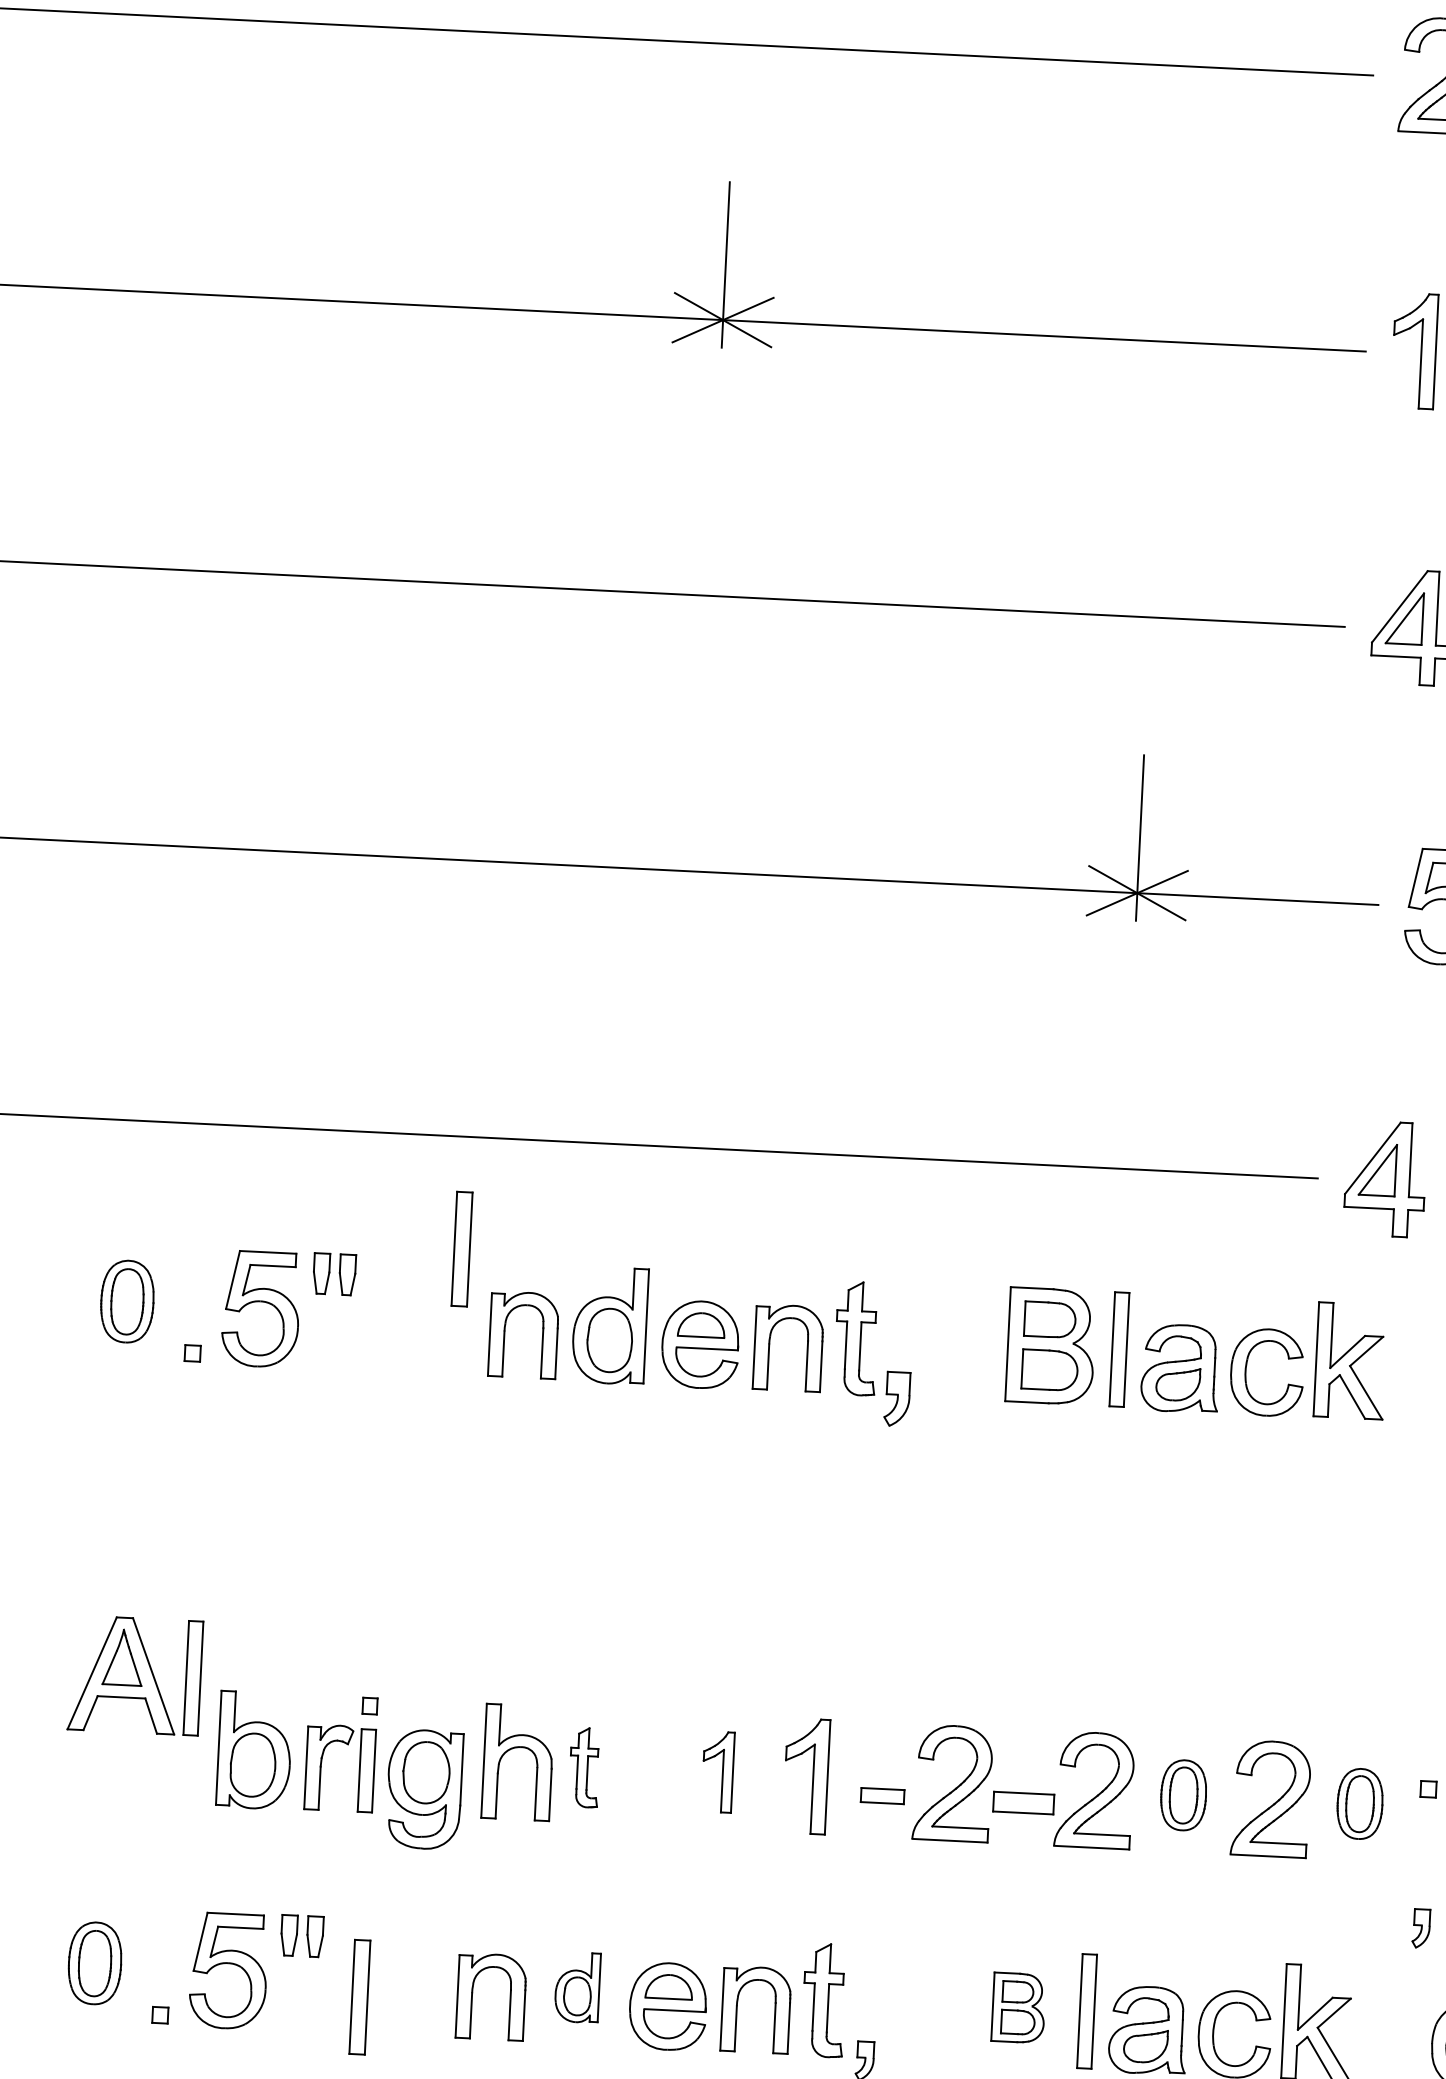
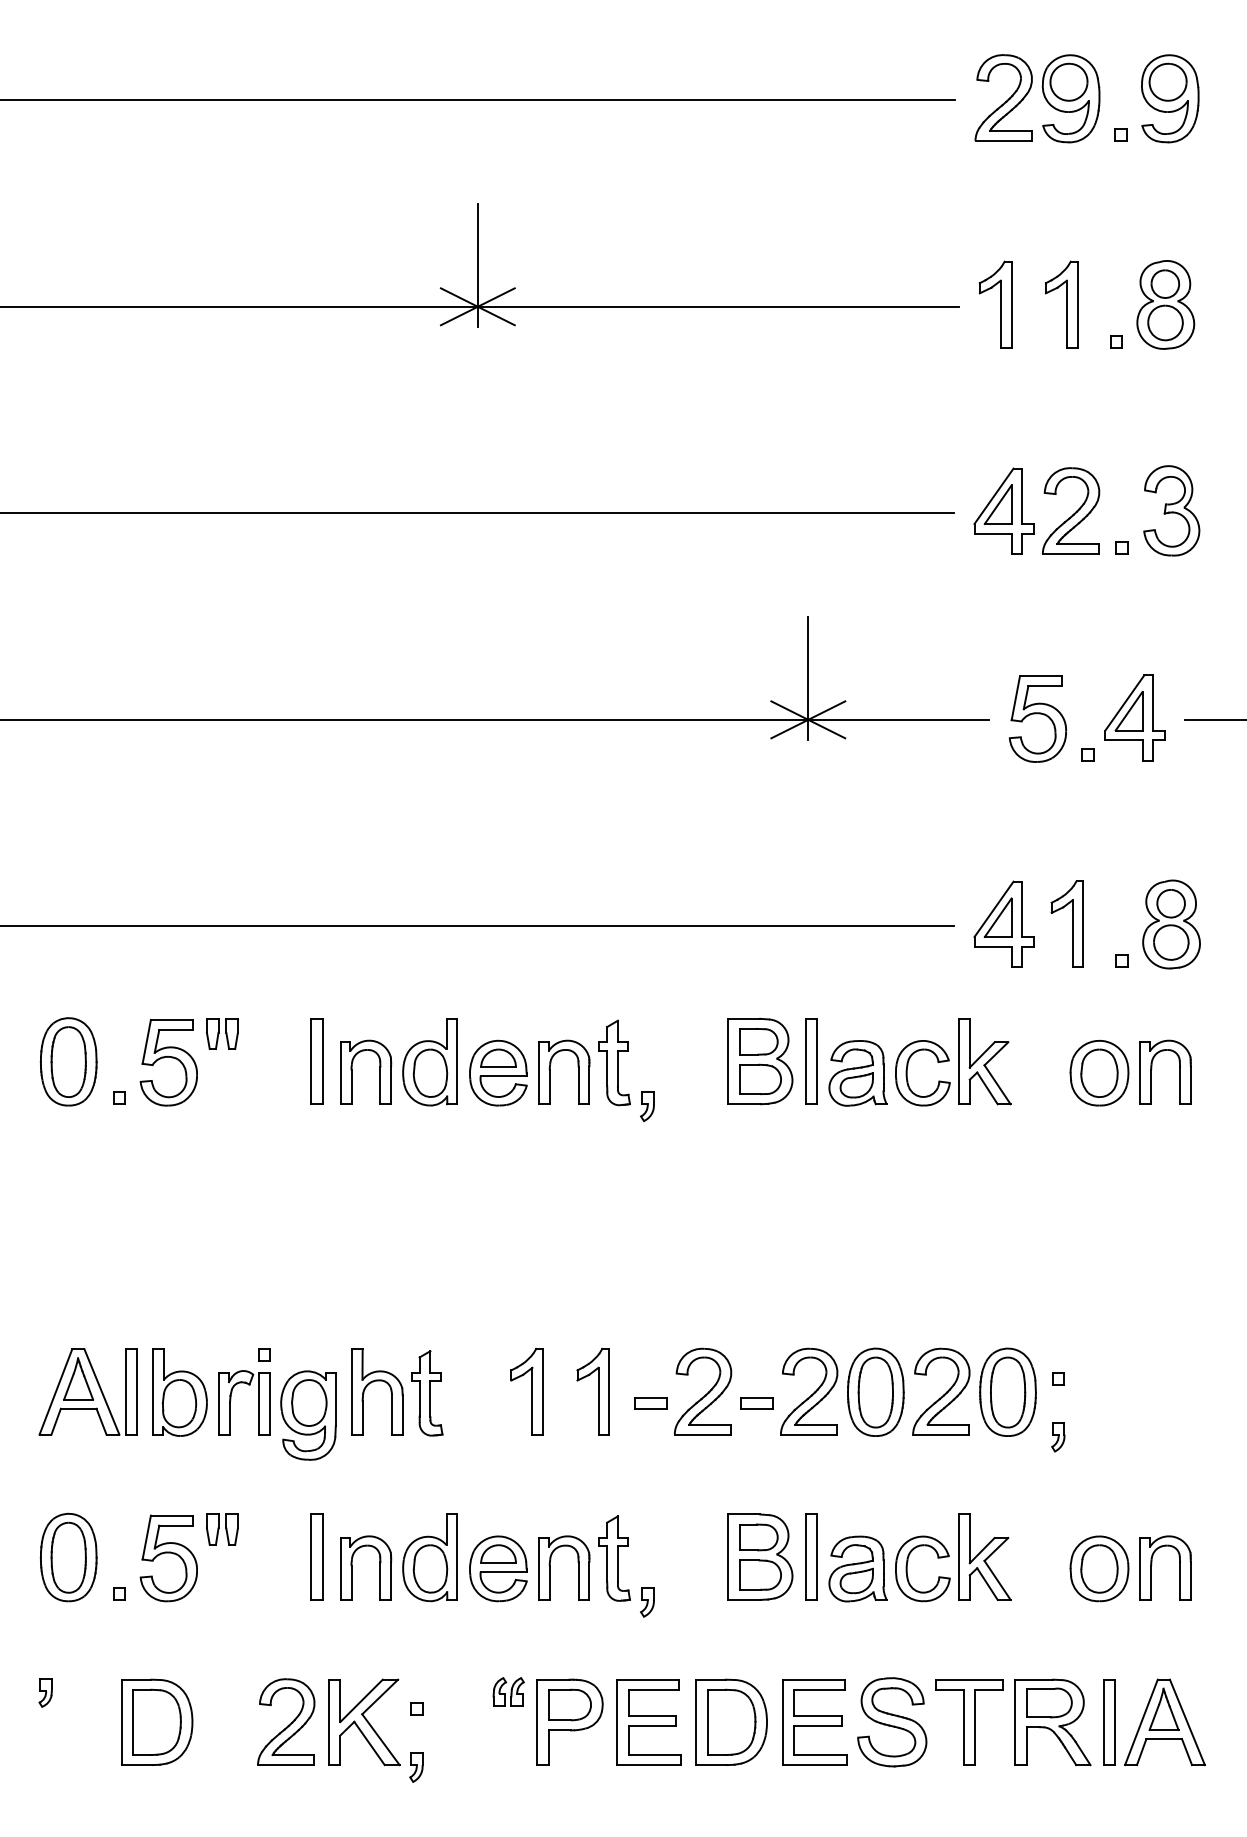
part: (461, 1249) -> (316, 1061), moved
part: (127, 1301) -> (68, 1061), size x1.43
part: (897, 1398) -> (647, 1106), size x0.71
part: (134, 1674) -> (87, 1391), moved
part: (584, 1767) -> (427, 1393), size x1.43
part: (717, 1771) -> (526, 1391), size x1.43
part: (1183, 1794) -> (875, 1391), size x1.67
part: (1023, 1802) -> (756, 1403), size x0.71
part: (1359, 1802) -> (1007, 1391), size x1.67
part: (1421, 1929) -> (1058, 1437), moved
part: (94, 1963) -> (68, 1557), size x1.43
part: (576, 1986) -> (429, 1557), size x1.67
part: (359, 1996) -> (316, 1556), moved
part: (1018, 2007) -> (760, 1556), size x1.67

